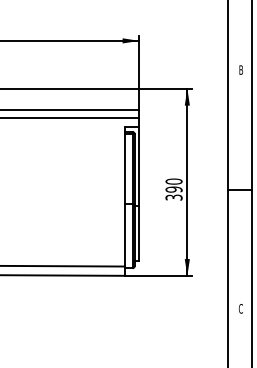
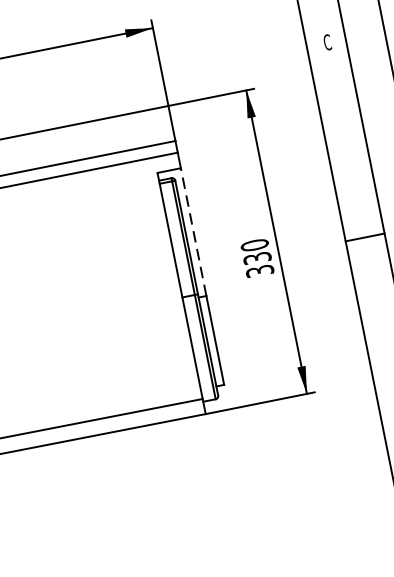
text: (241, 69) -> (327, 41), B -> C
line: (139, 166) -> (193, 231), solid -> dashed
text: (173, 189) -> (256, 258), 390 -> 330

